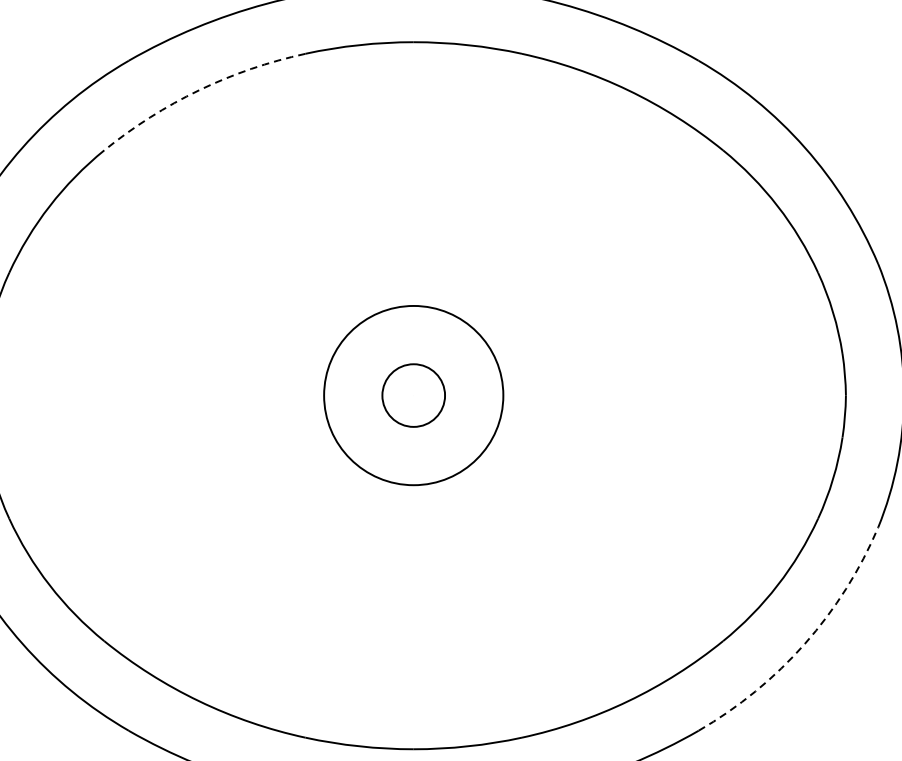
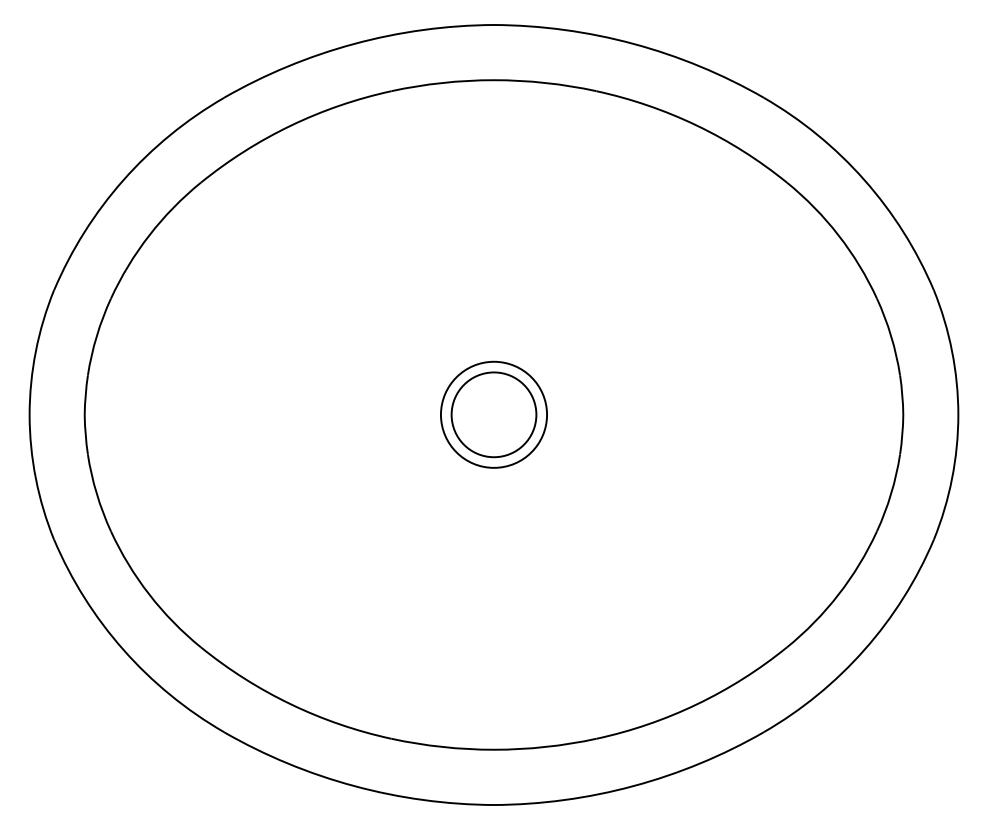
arc: (198, 90) -> (290, 125), dashed -> solid
circle: (413, 395) -> (493, 414), size x0.62
circle: (413, 395) -> (493, 414), size x1.43
arc: (804, 643) -> (864, 649), dashed -> solid

